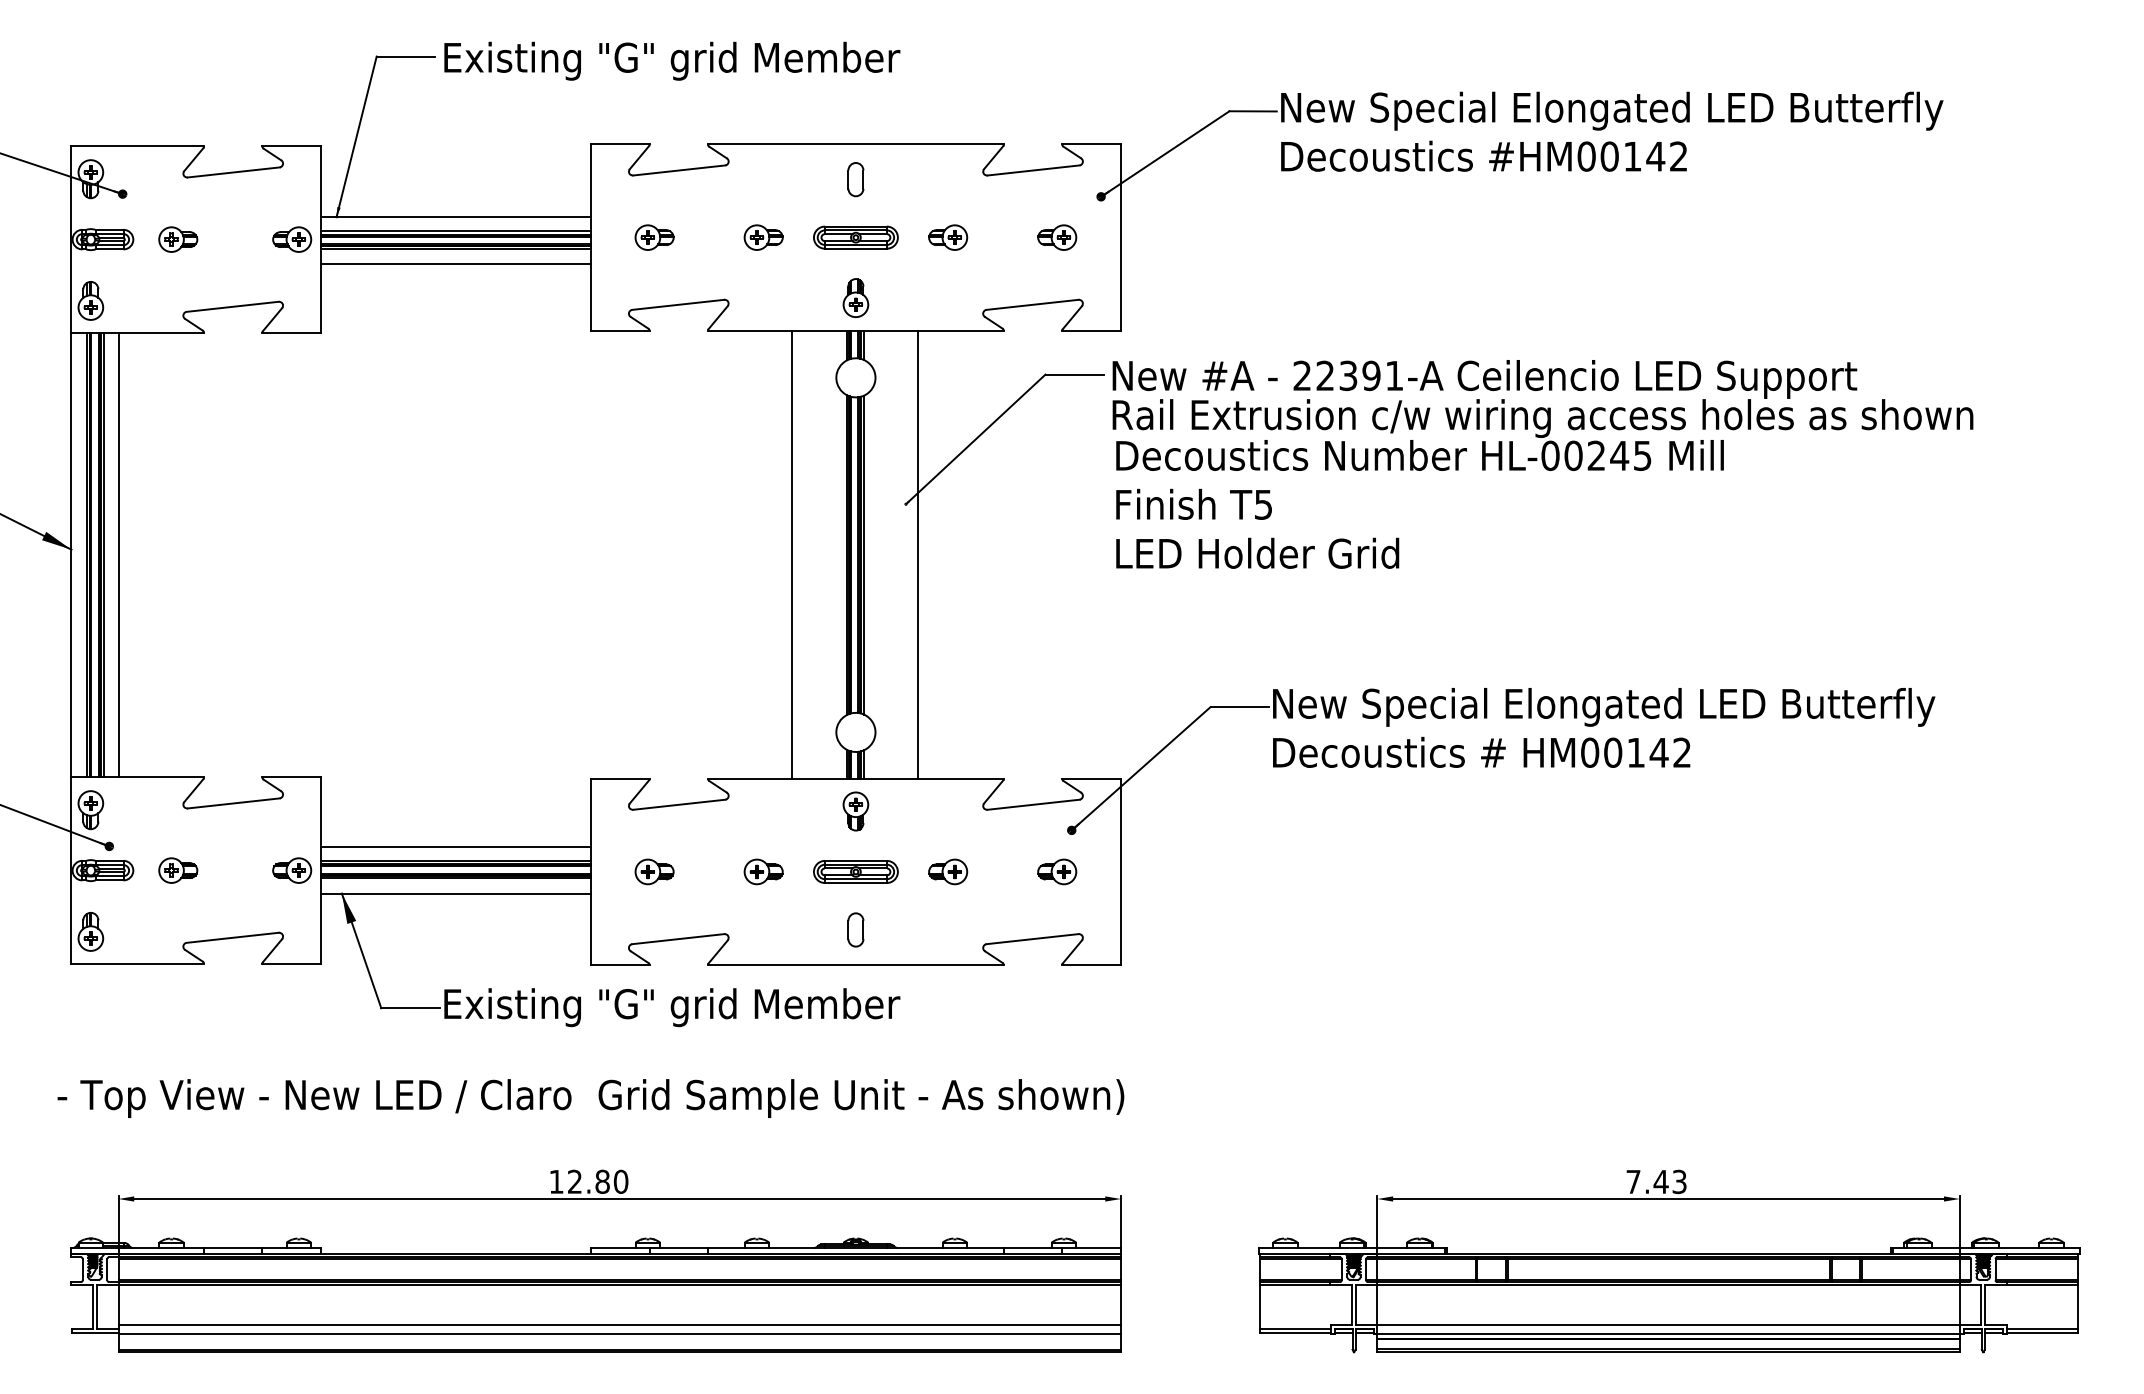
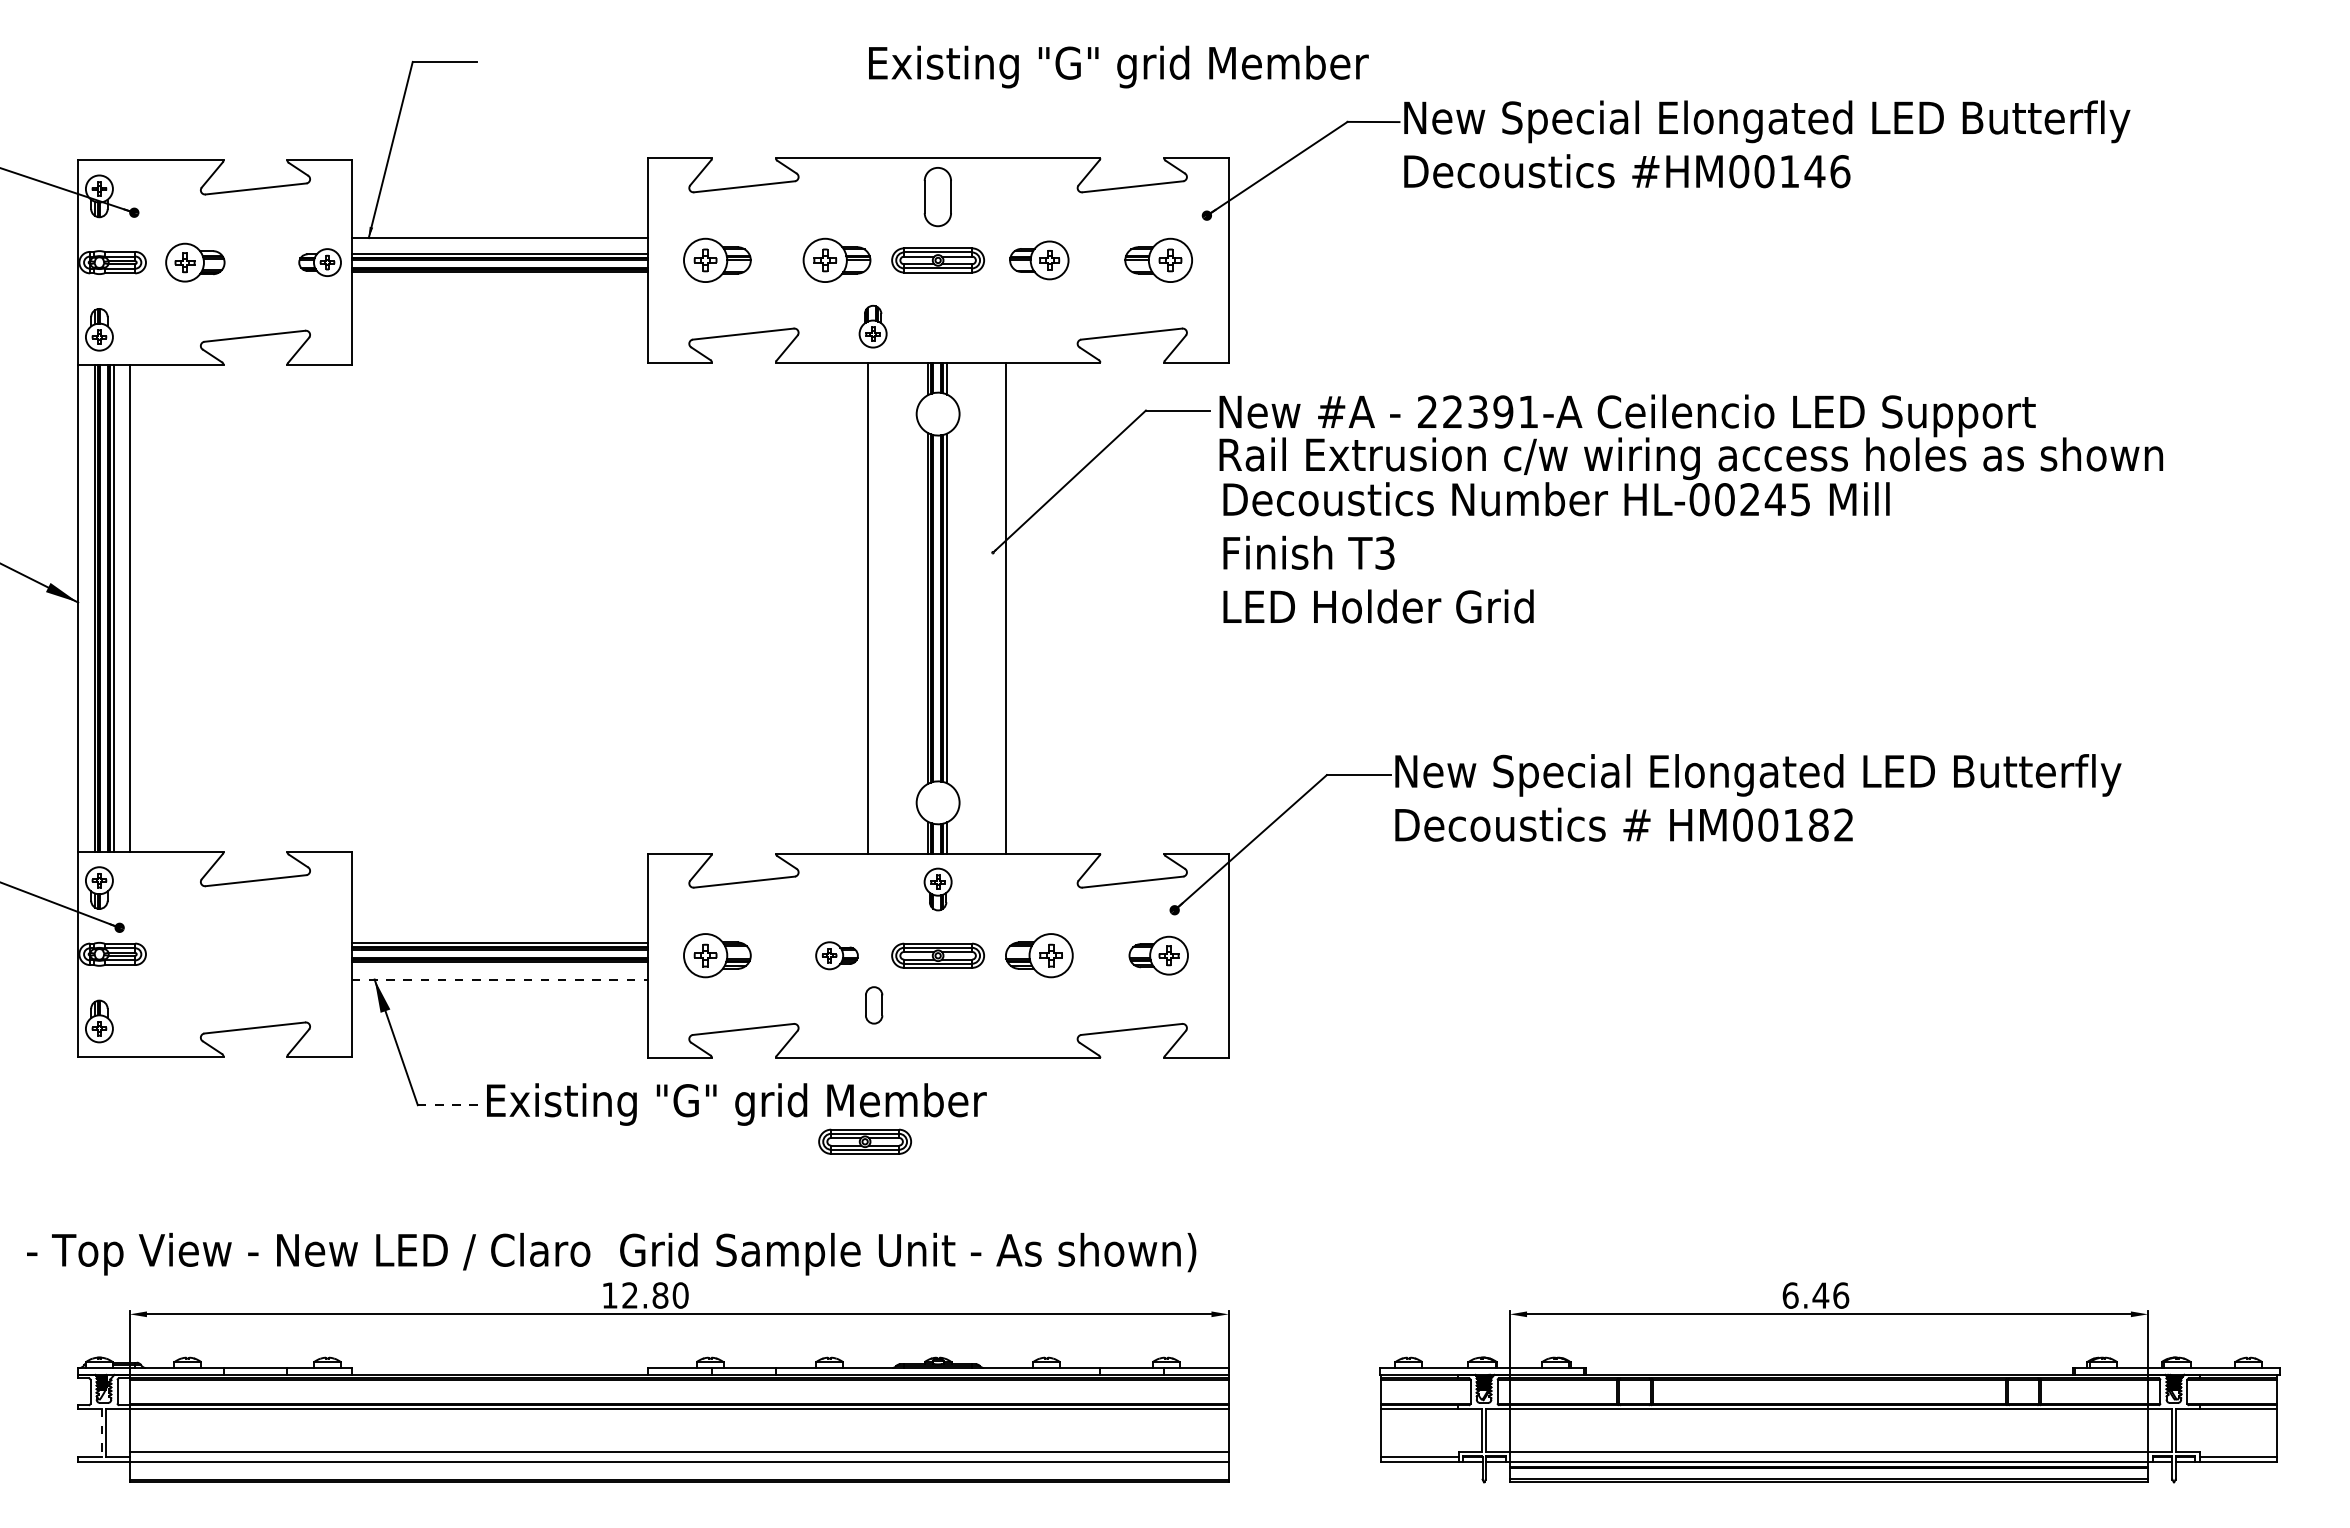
text: (672, 60) -> (1118, 66), moved
text: (1679, 156) -> (1840, 171), #HM00142 -> #HM00146
part: (856, 179) -> (938, 196), size x1.6
part: (654, 237) -> (717, 260), size x1.6
part: (763, 237) -> (836, 260), size x1.6
part: (947, 237) -> (1038, 260), size x1.4
part: (1056, 237) -> (1158, 260), size x1.6
part: (177, 239) -> (194, 262), size x1.4
line: (455, 264) -> (499, 289), removed
part: (855, 297) -> (872, 326), moved
text: (1264, 504) -> (1385, 552), T5 -> T3
text: (1659, 752) -> (1818, 824), HM00142 -> HM00182
line: (455, 846) -> (499, 927), removed
part: (177, 869) -> (194, 953), removed
part: (291, 869) -> (319, 953), removed
part: (654, 871) -> (717, 955), size x1.6
part: (947, 871) -> (1038, 955), size x1.6
part: (1056, 871) -> (1158, 955), size x1.4
line: (455, 893) -> (499, 979), solid -> dashed
part: (856, 930) -> (874, 1005), moved
line: (411, 1008) -> (450, 1105), solid -> dashed
part: (788, 1041) -> (864, 1141), added
text: (590, 1097) -> (611, 1253), moved
text: (1656, 1181) -> (1815, 1295), 7.43 -> 6.46
line: (92, 1307) -> (101, 1433), solid -> dashed

